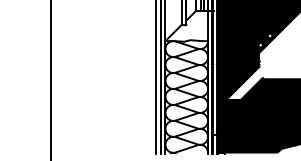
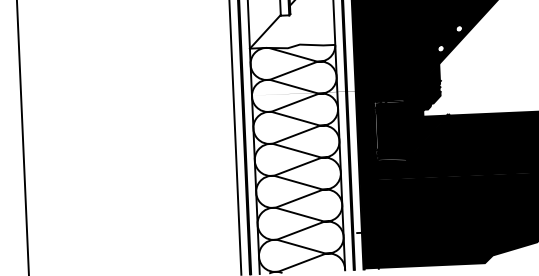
fill: (244, 82) -> (411, 124), added

